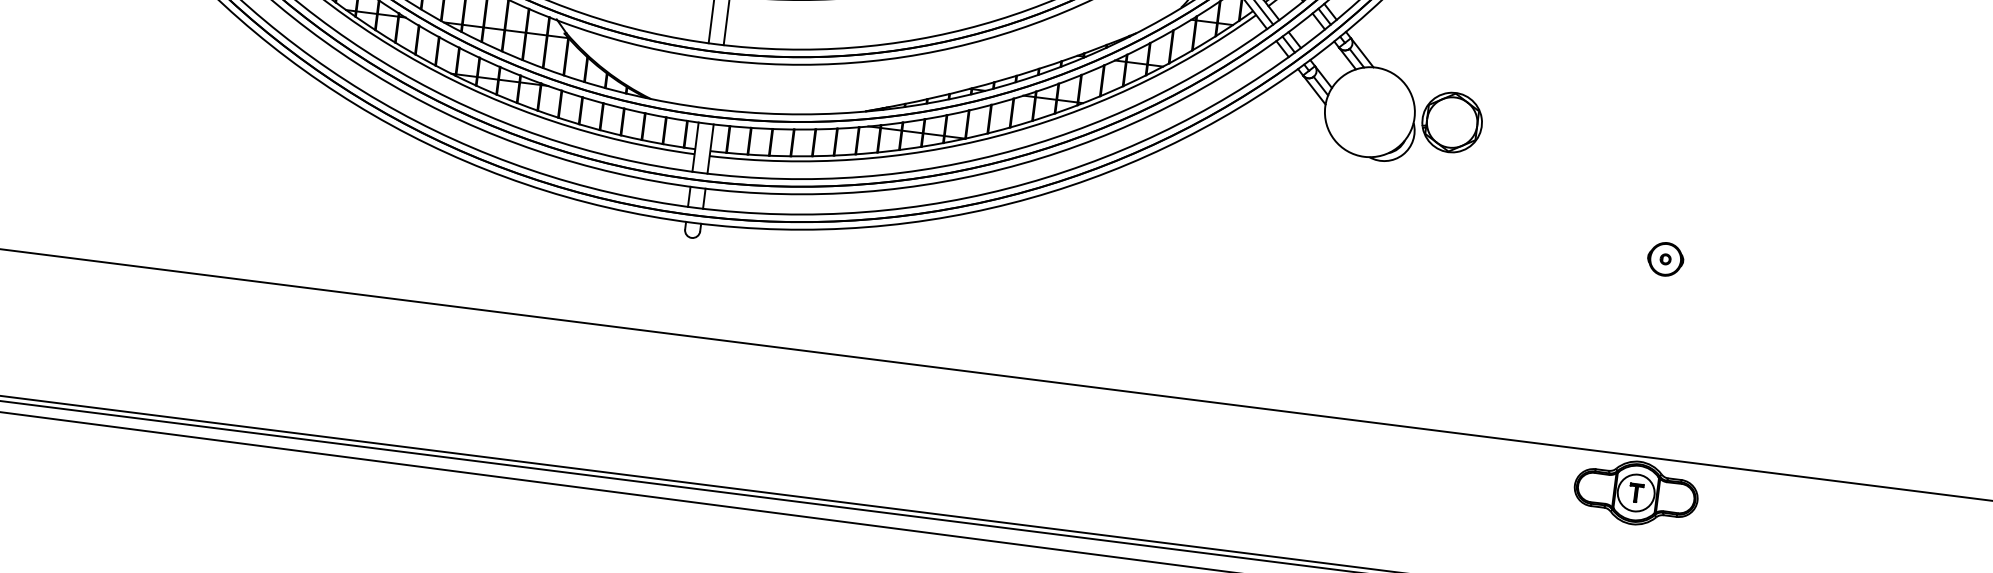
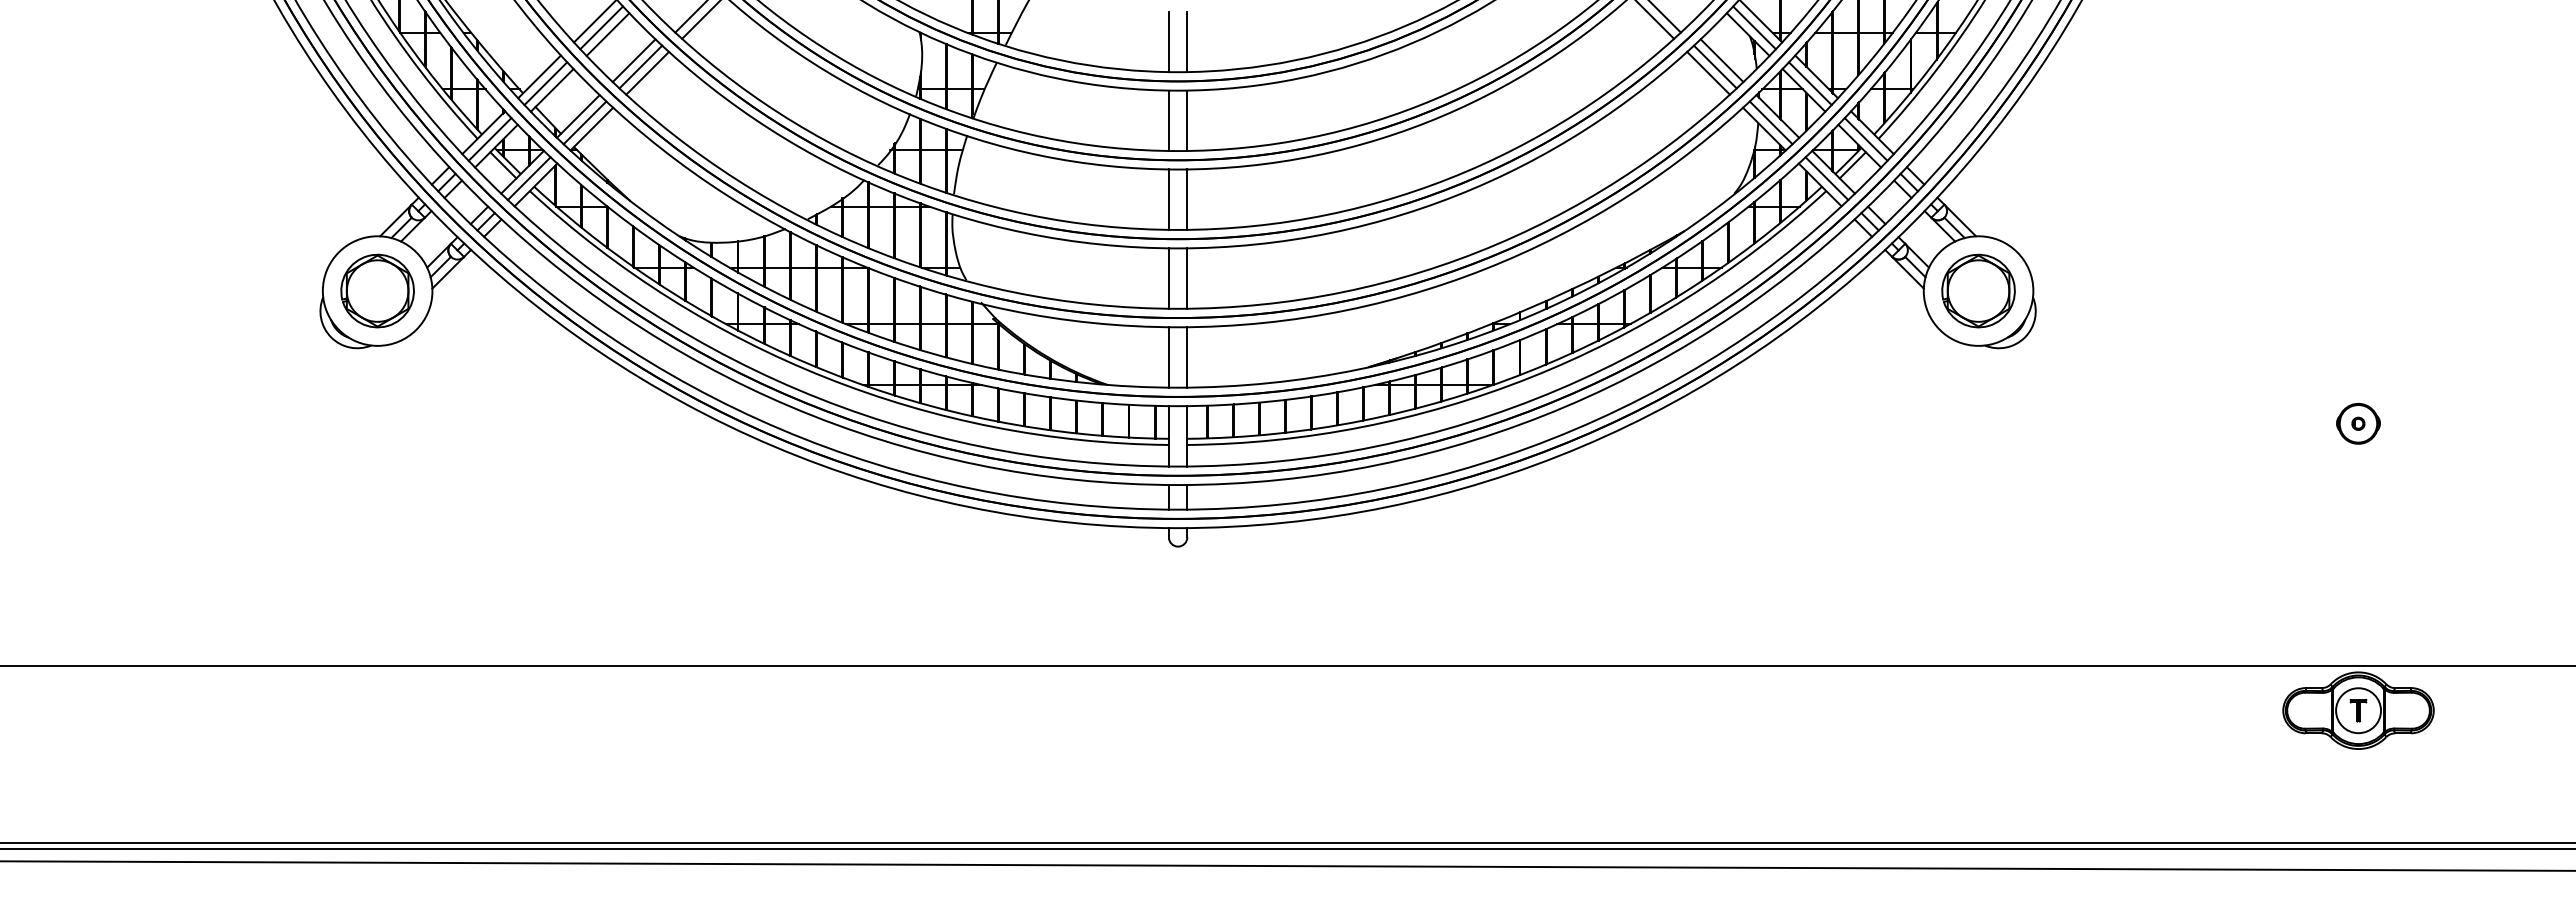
line: (703, 82) -> (1168, 357), added
line: (718, 84) -> (1187, 357), added
part: (1452, 122) -> (1978, 290), moved

